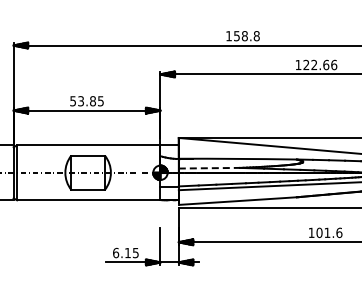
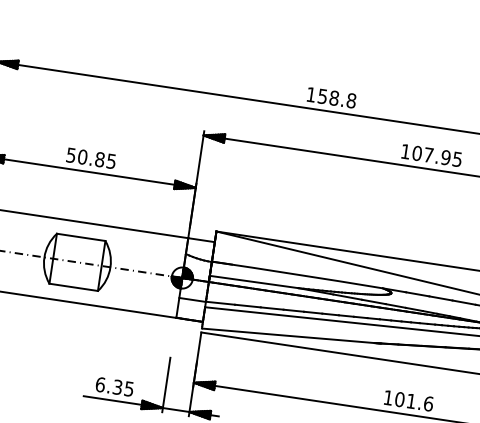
text: (320, 64) -> (437, 155), 122.66 -> 107.95
text: (81, 101) -> (83, 157), 53.85 -> 50.85
line: (209, 168) -> (254, 282), dashed -> solid
text: (127, 252) -> (117, 386), 6.15 -> 6.35

